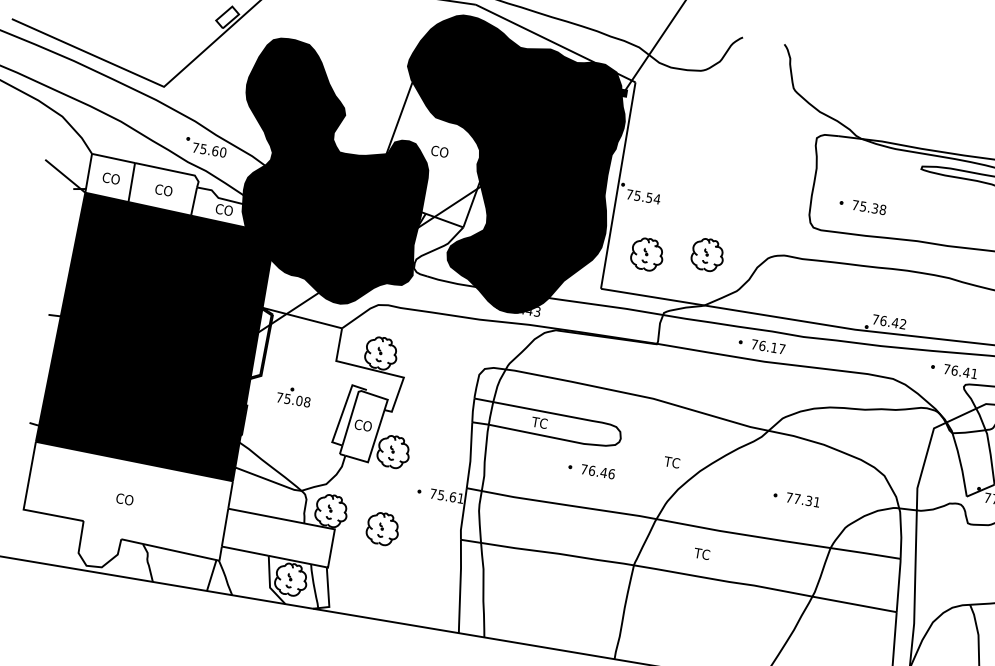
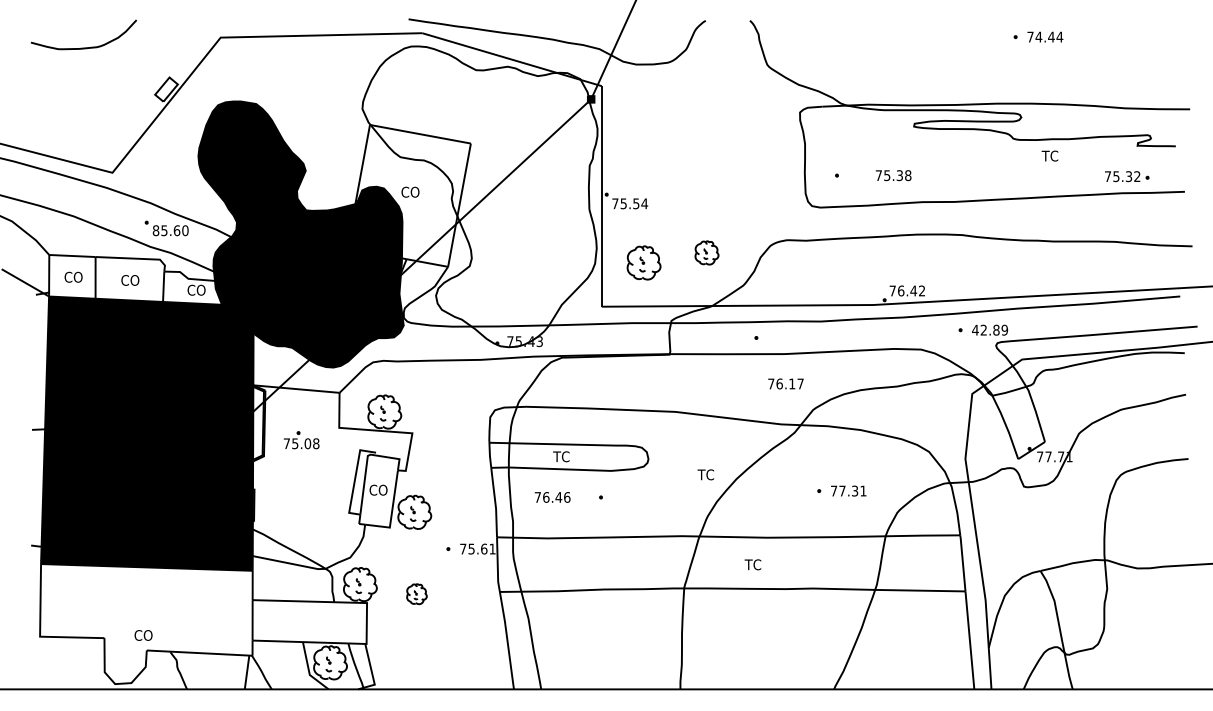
text: (195, 147) -> (155, 230), 75.60 -> 85.60
fill: (503, 166) -> (479, 196), removed
text: (869, 207) -> (893, 175), moved
part: (707, 254) -> (706, 252), size x0.7
text: (768, 346) -> (785, 383), moved
text: (961, 370) -> (990, 329), 76.41 -> 42.89
part: (293, 396) -> (301, 440), moved
text: (597, 471) -> (552, 497), moved
text: (124, 499) -> (143, 635), moved
part: (382, 528) -> (416, 593), size x0.6

